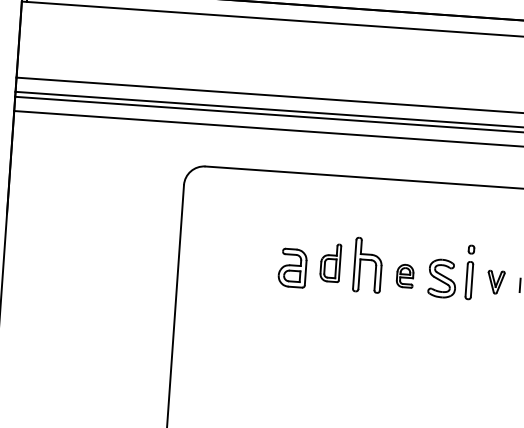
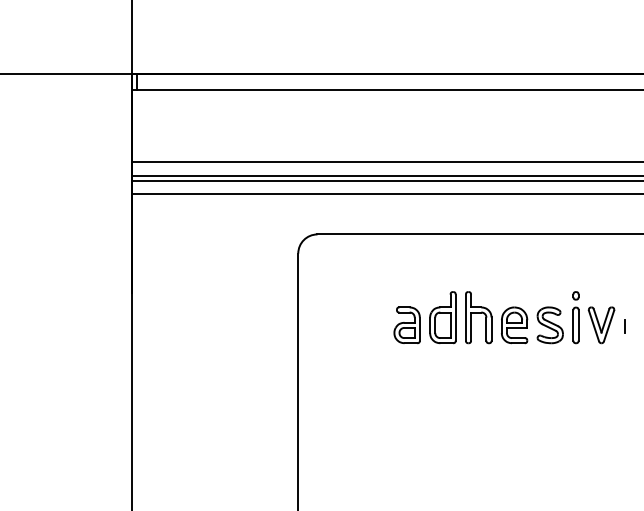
part: (330, 262) -> (442, 317), size x1.43
part: (404, 276) -> (514, 325), size x1.67
part: (495, 282) -> (601, 325), size x1.67

